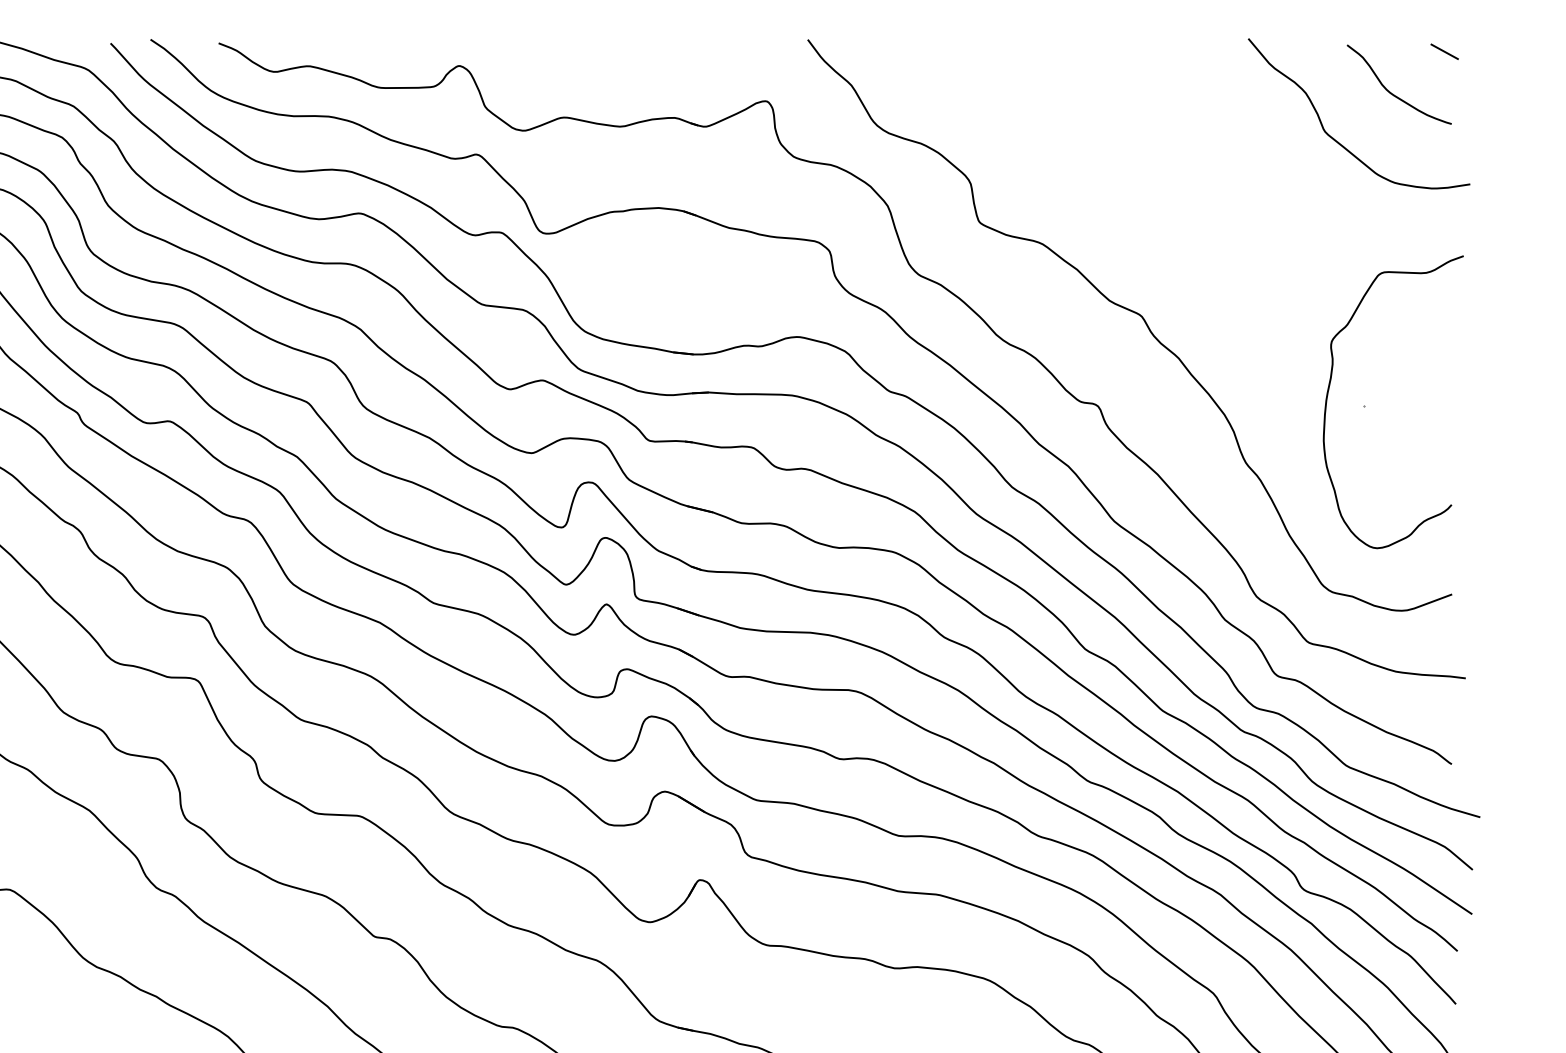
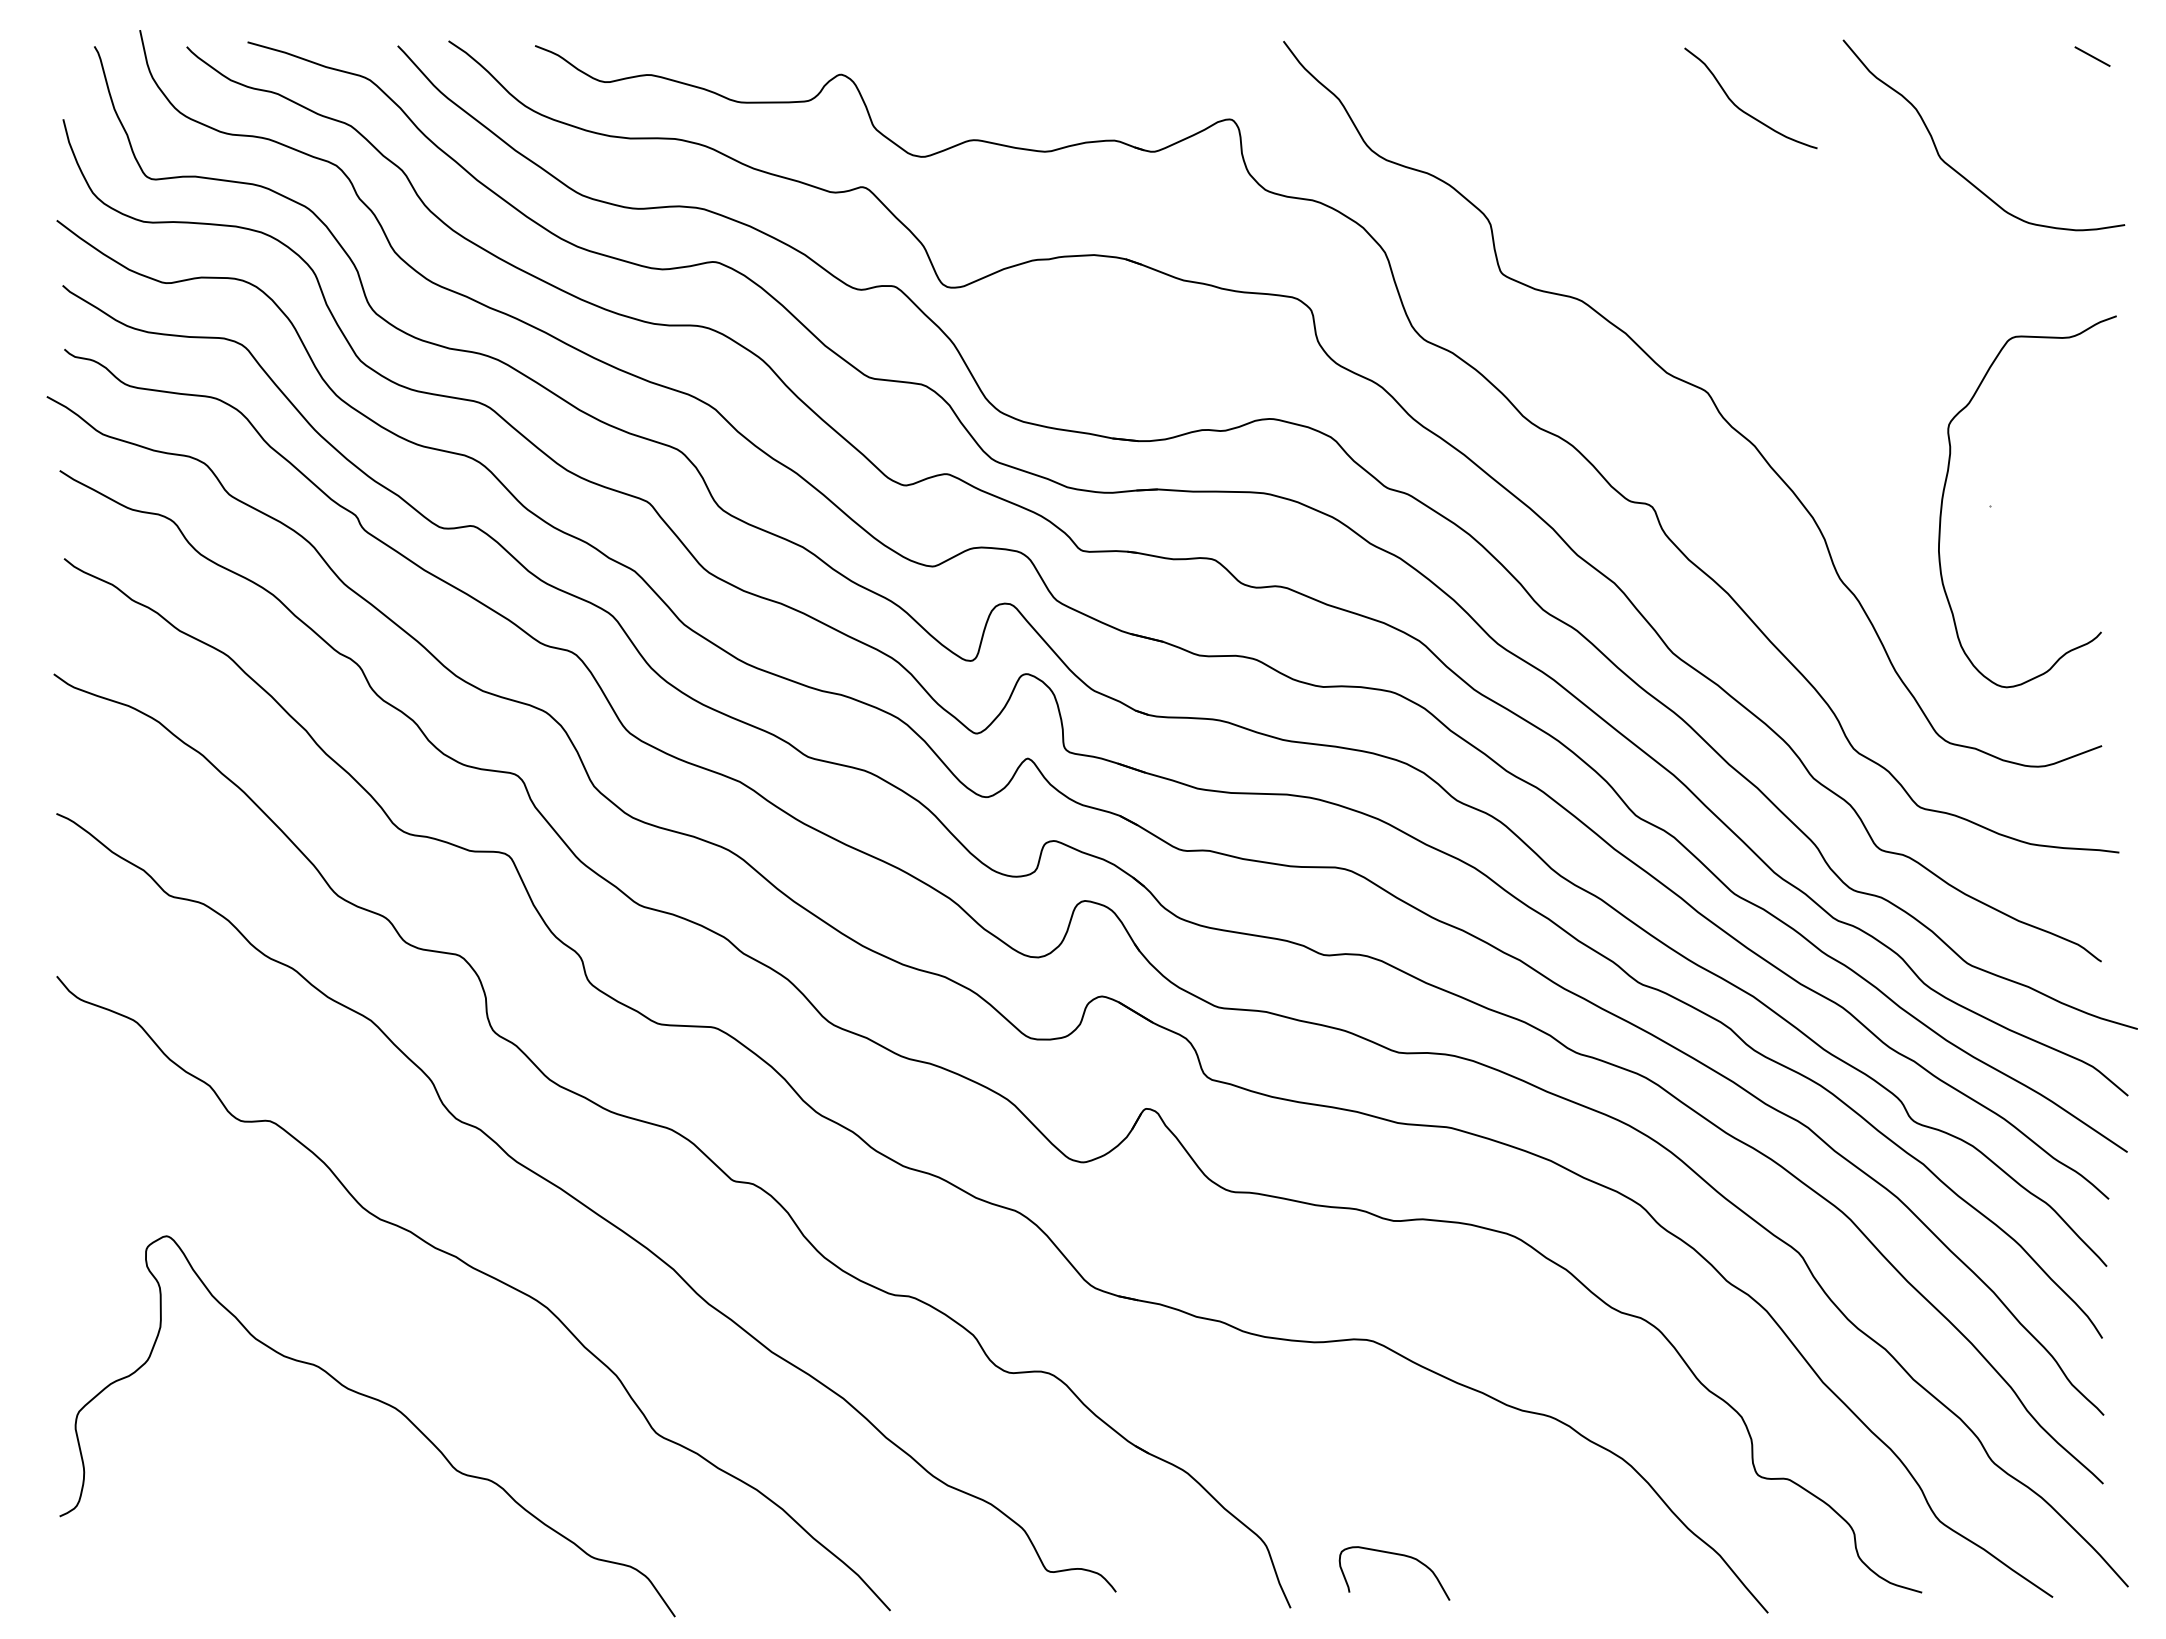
curve: (1392, 93) -> (1742, 109), moved

